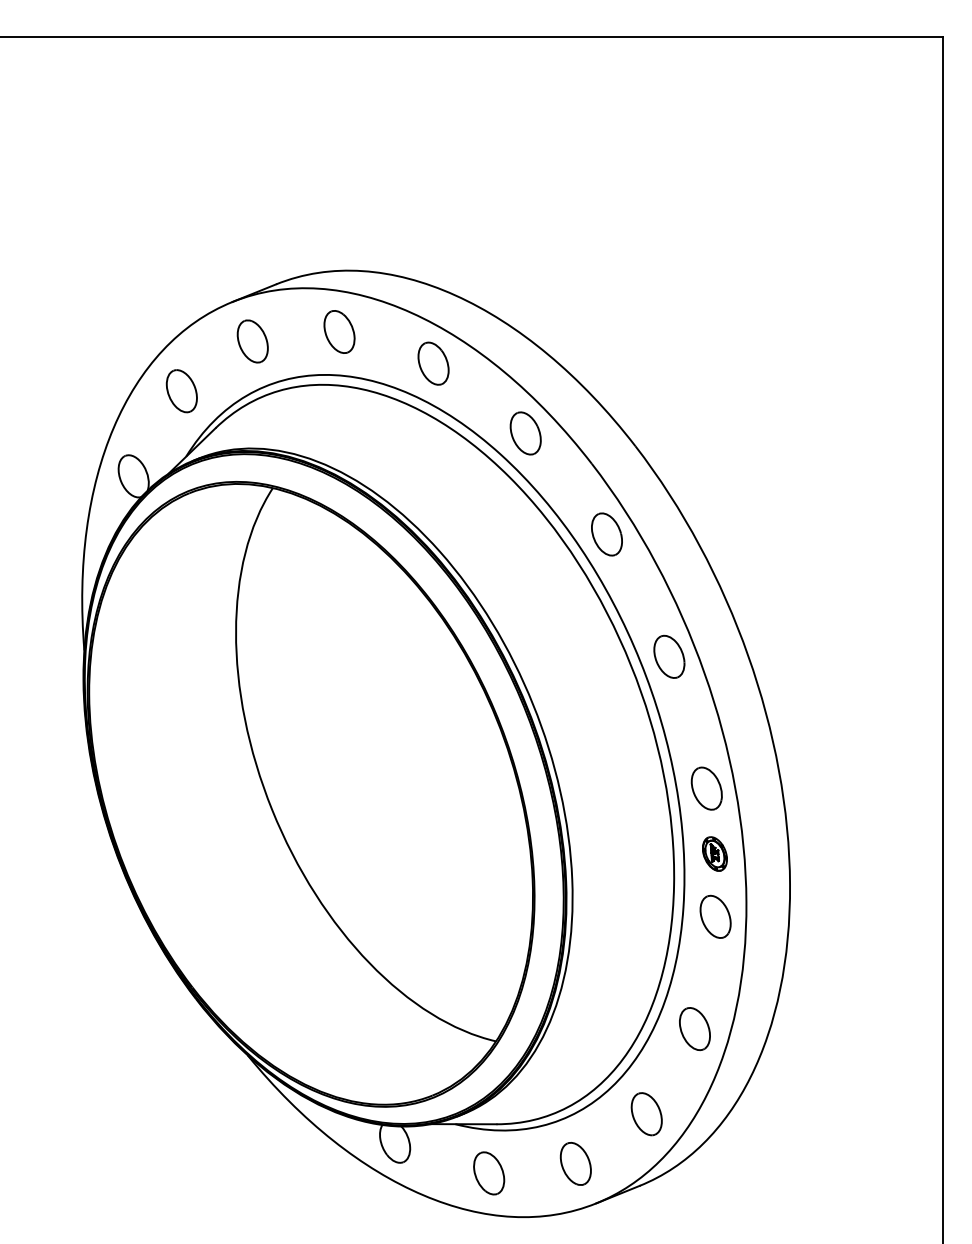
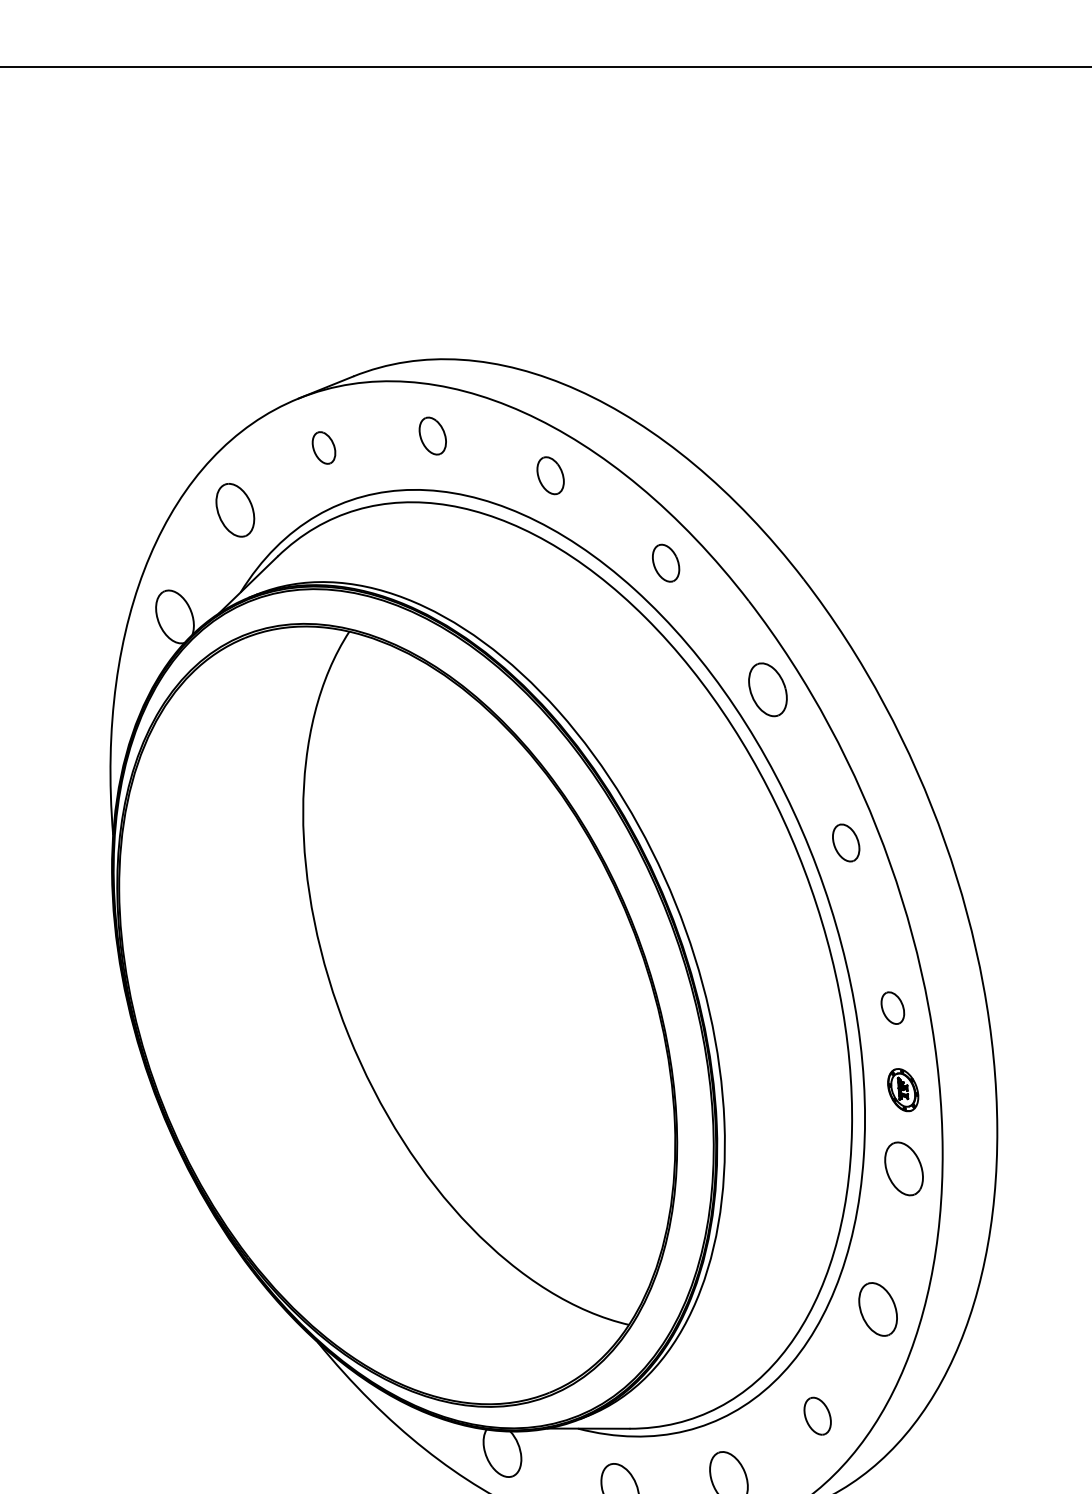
part: (339, 331) -> (432, 435), size x0.7
part: (252, 341) -> (323, 447), size x0.6
part: (433, 363) -> (550, 475), size x0.7
part: (525, 433) -> (665, 563), size x0.7
part: (669, 656) -> (846, 842), size x0.7
part: (706, 788) -> (892, 1008), size x0.6
part: (646, 1114) -> (817, 1416), size x0.7

